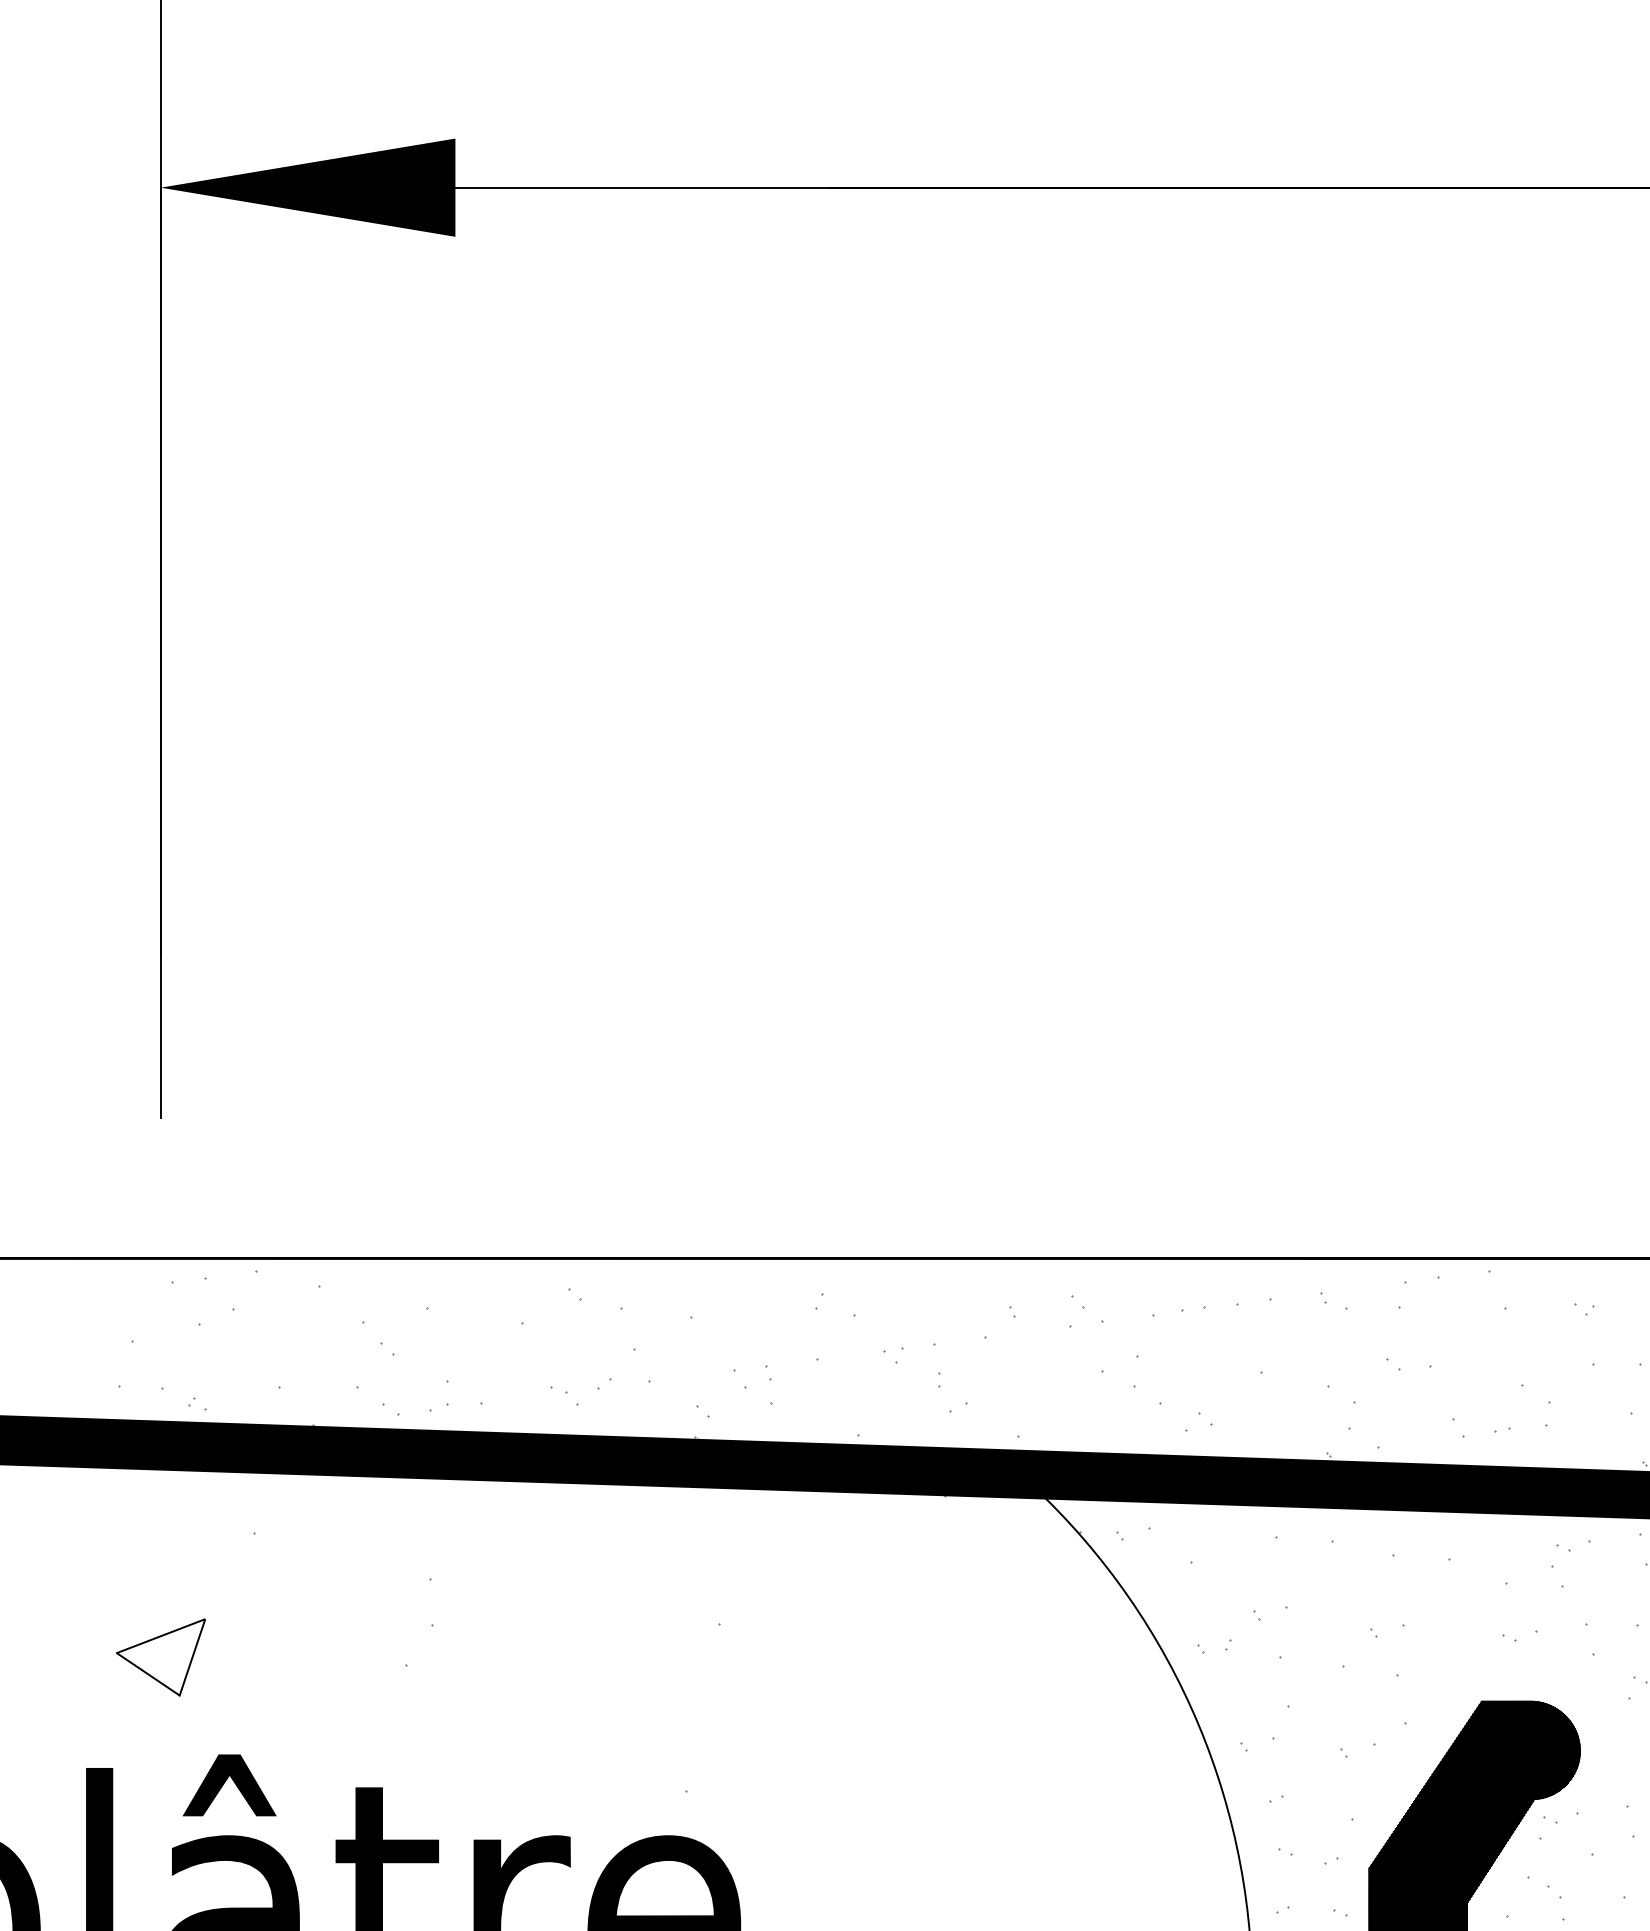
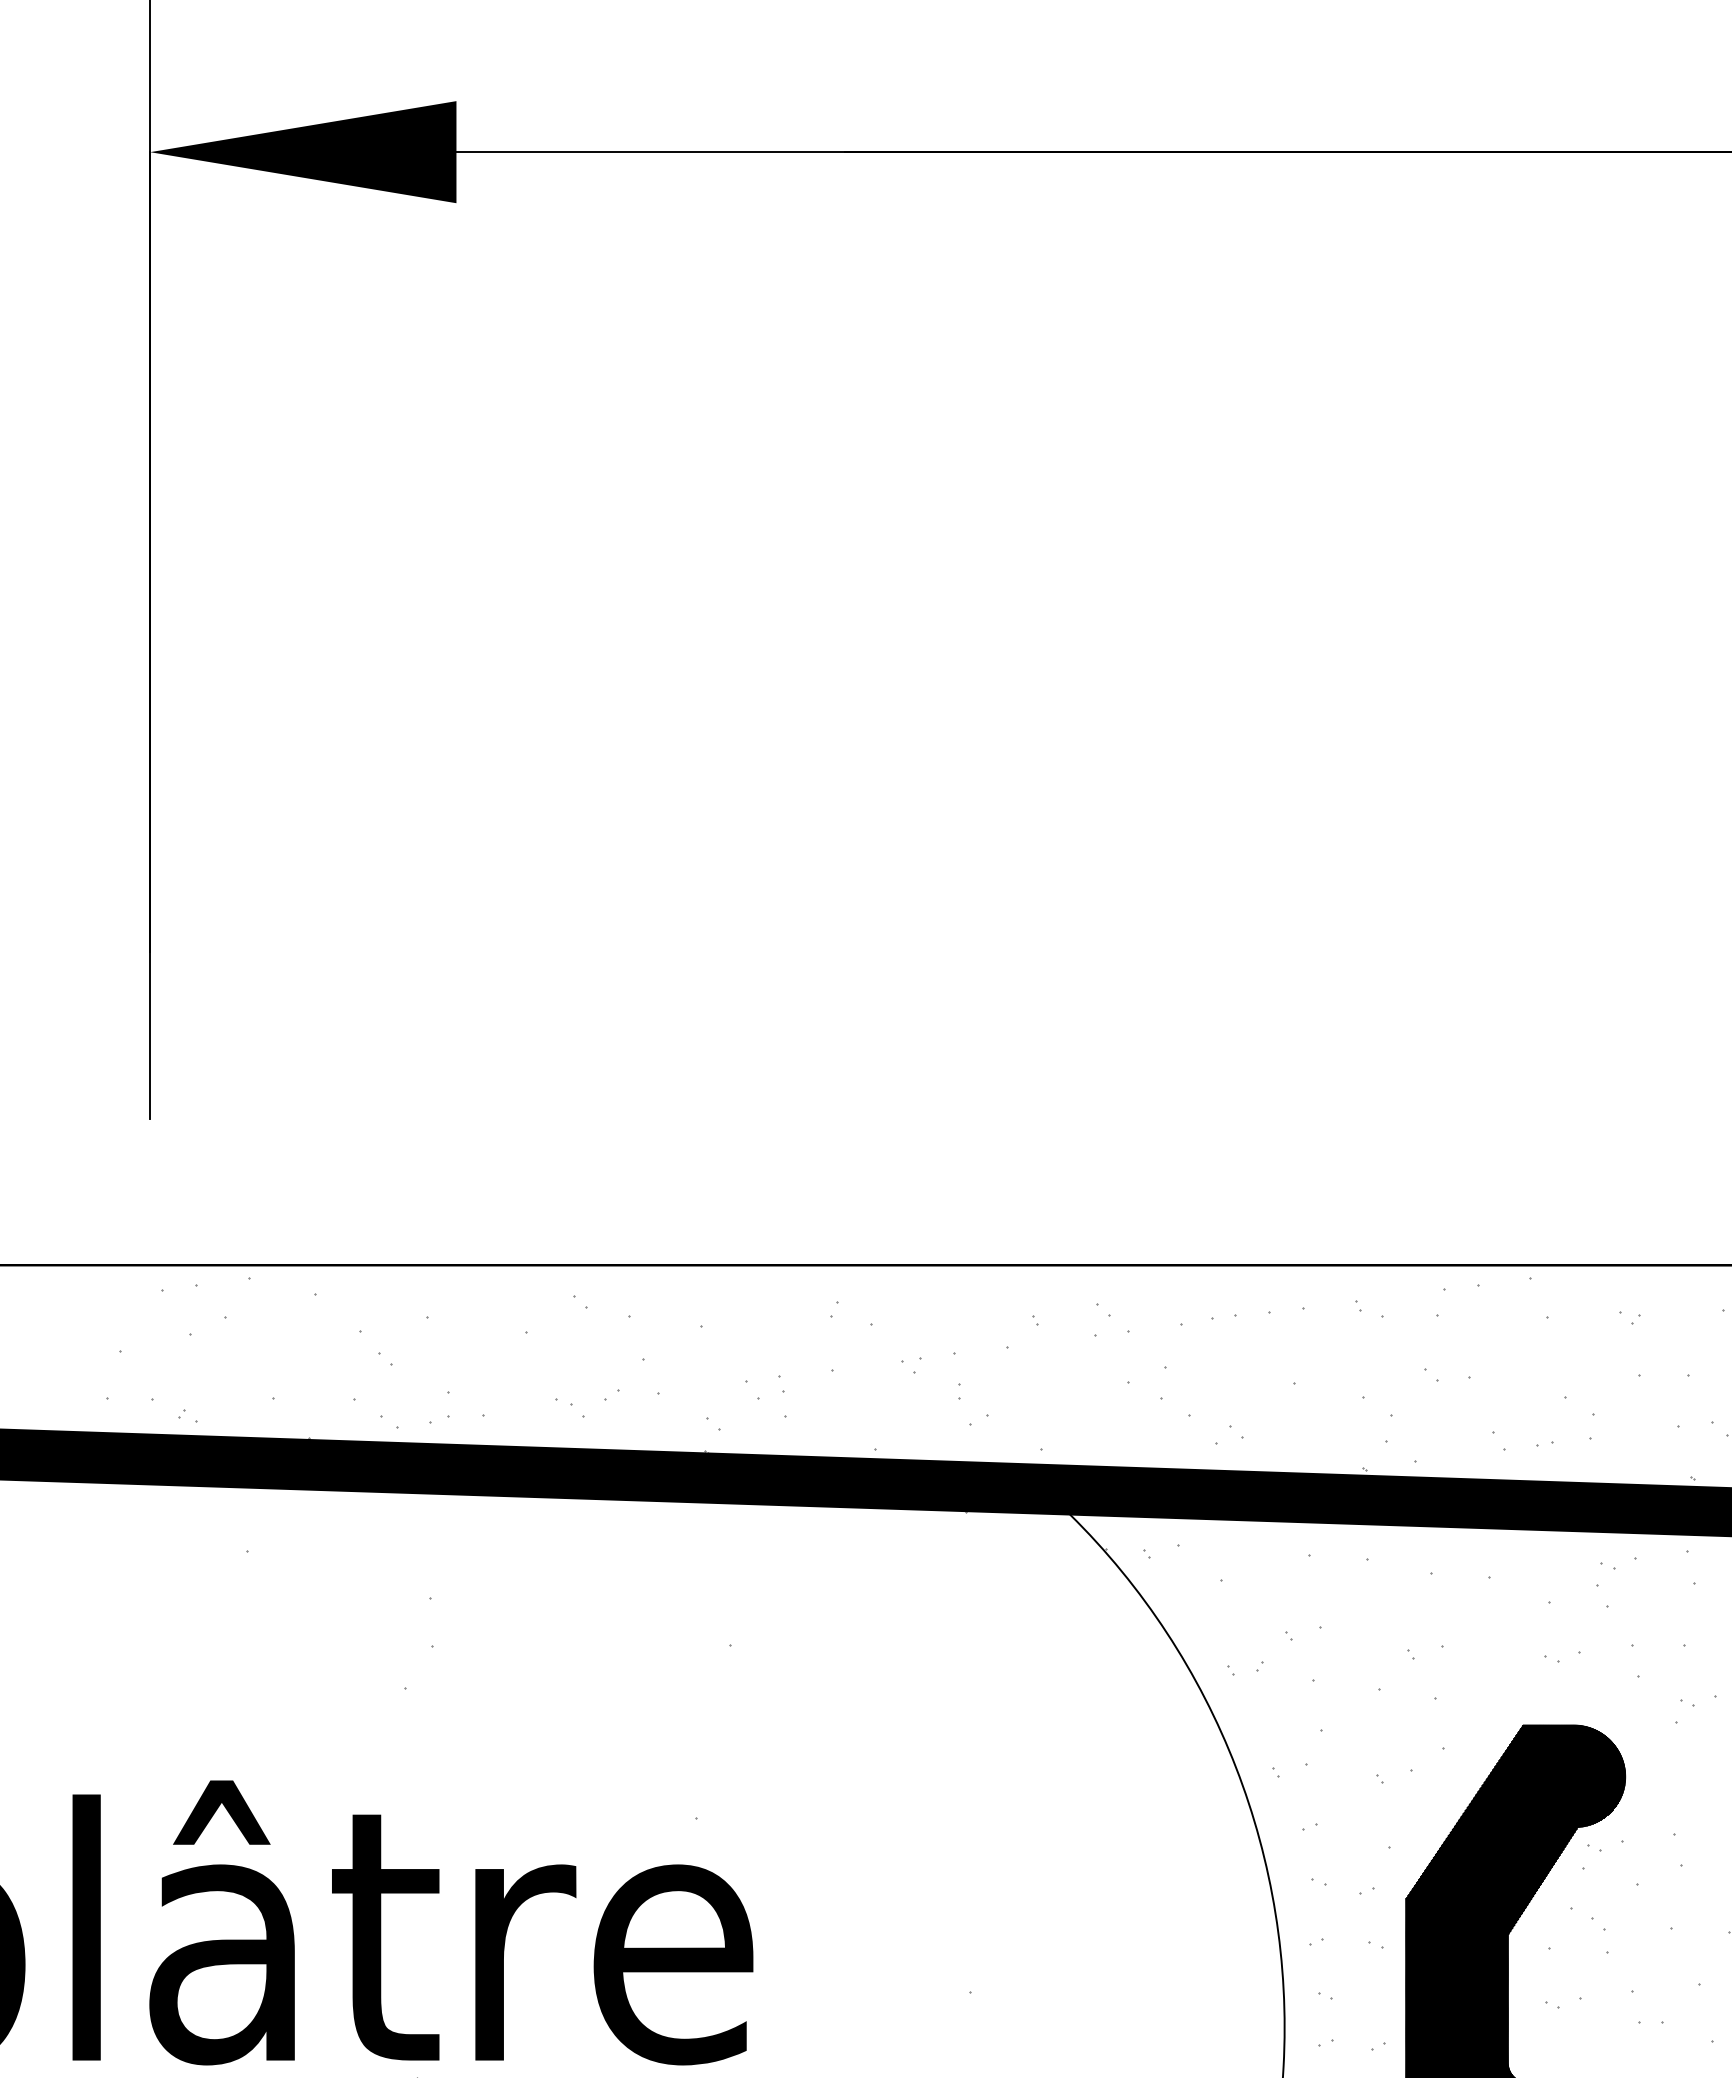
part: (161, 1657) -> (150, 1679), removed

